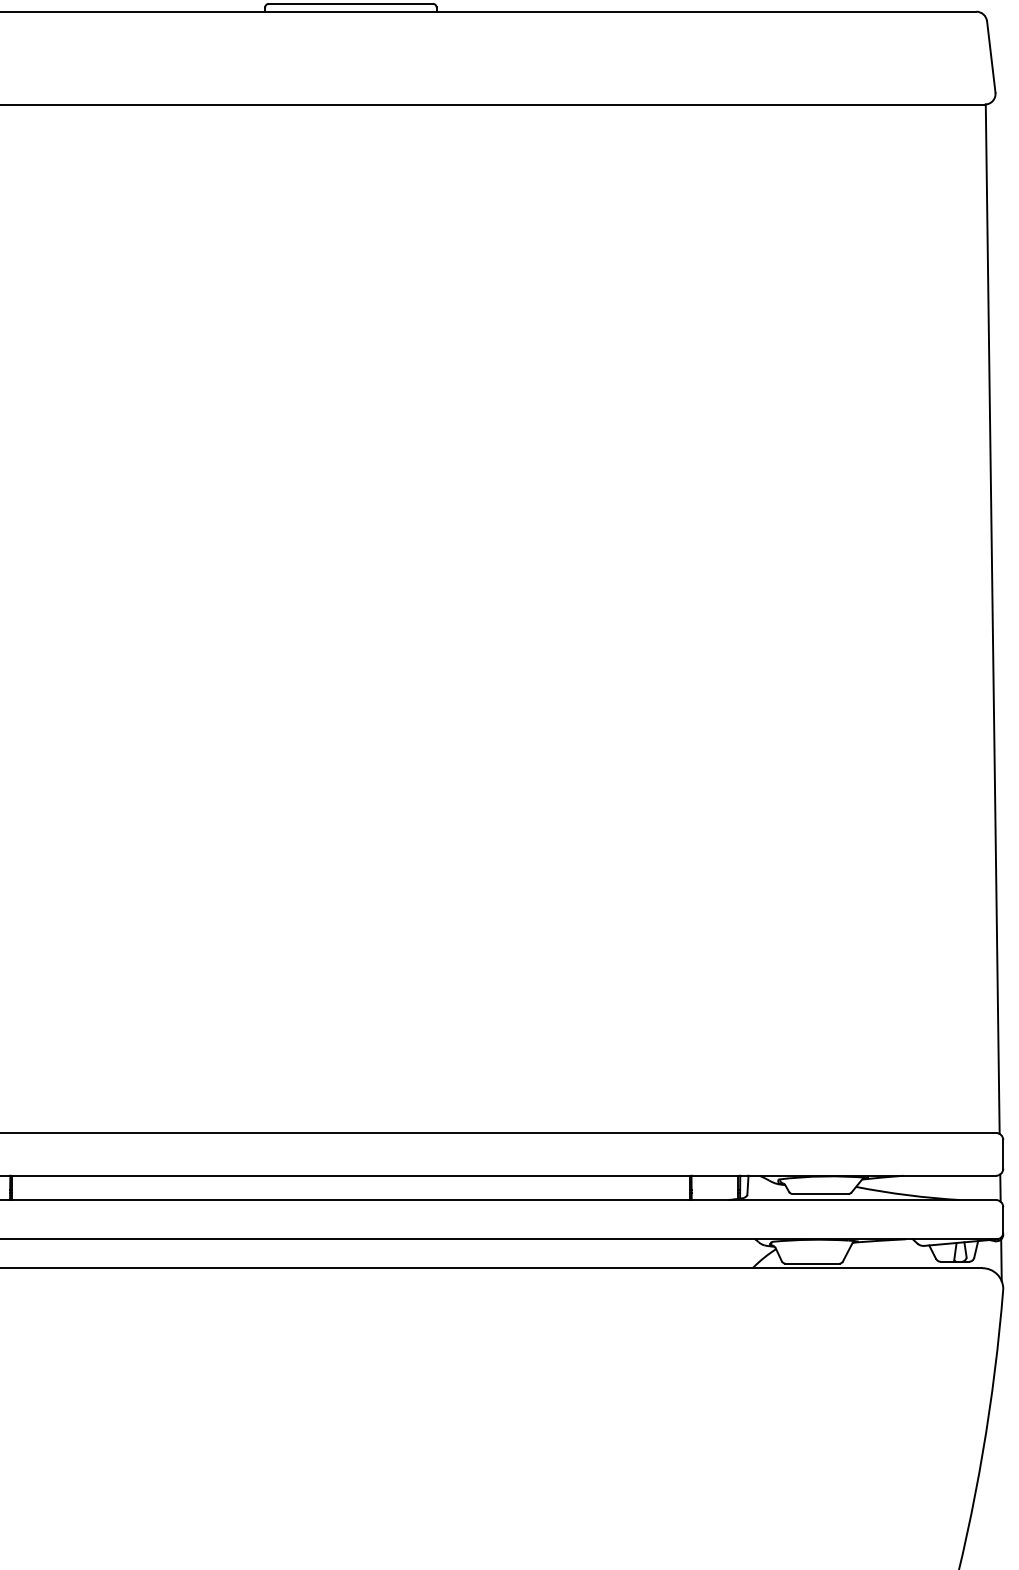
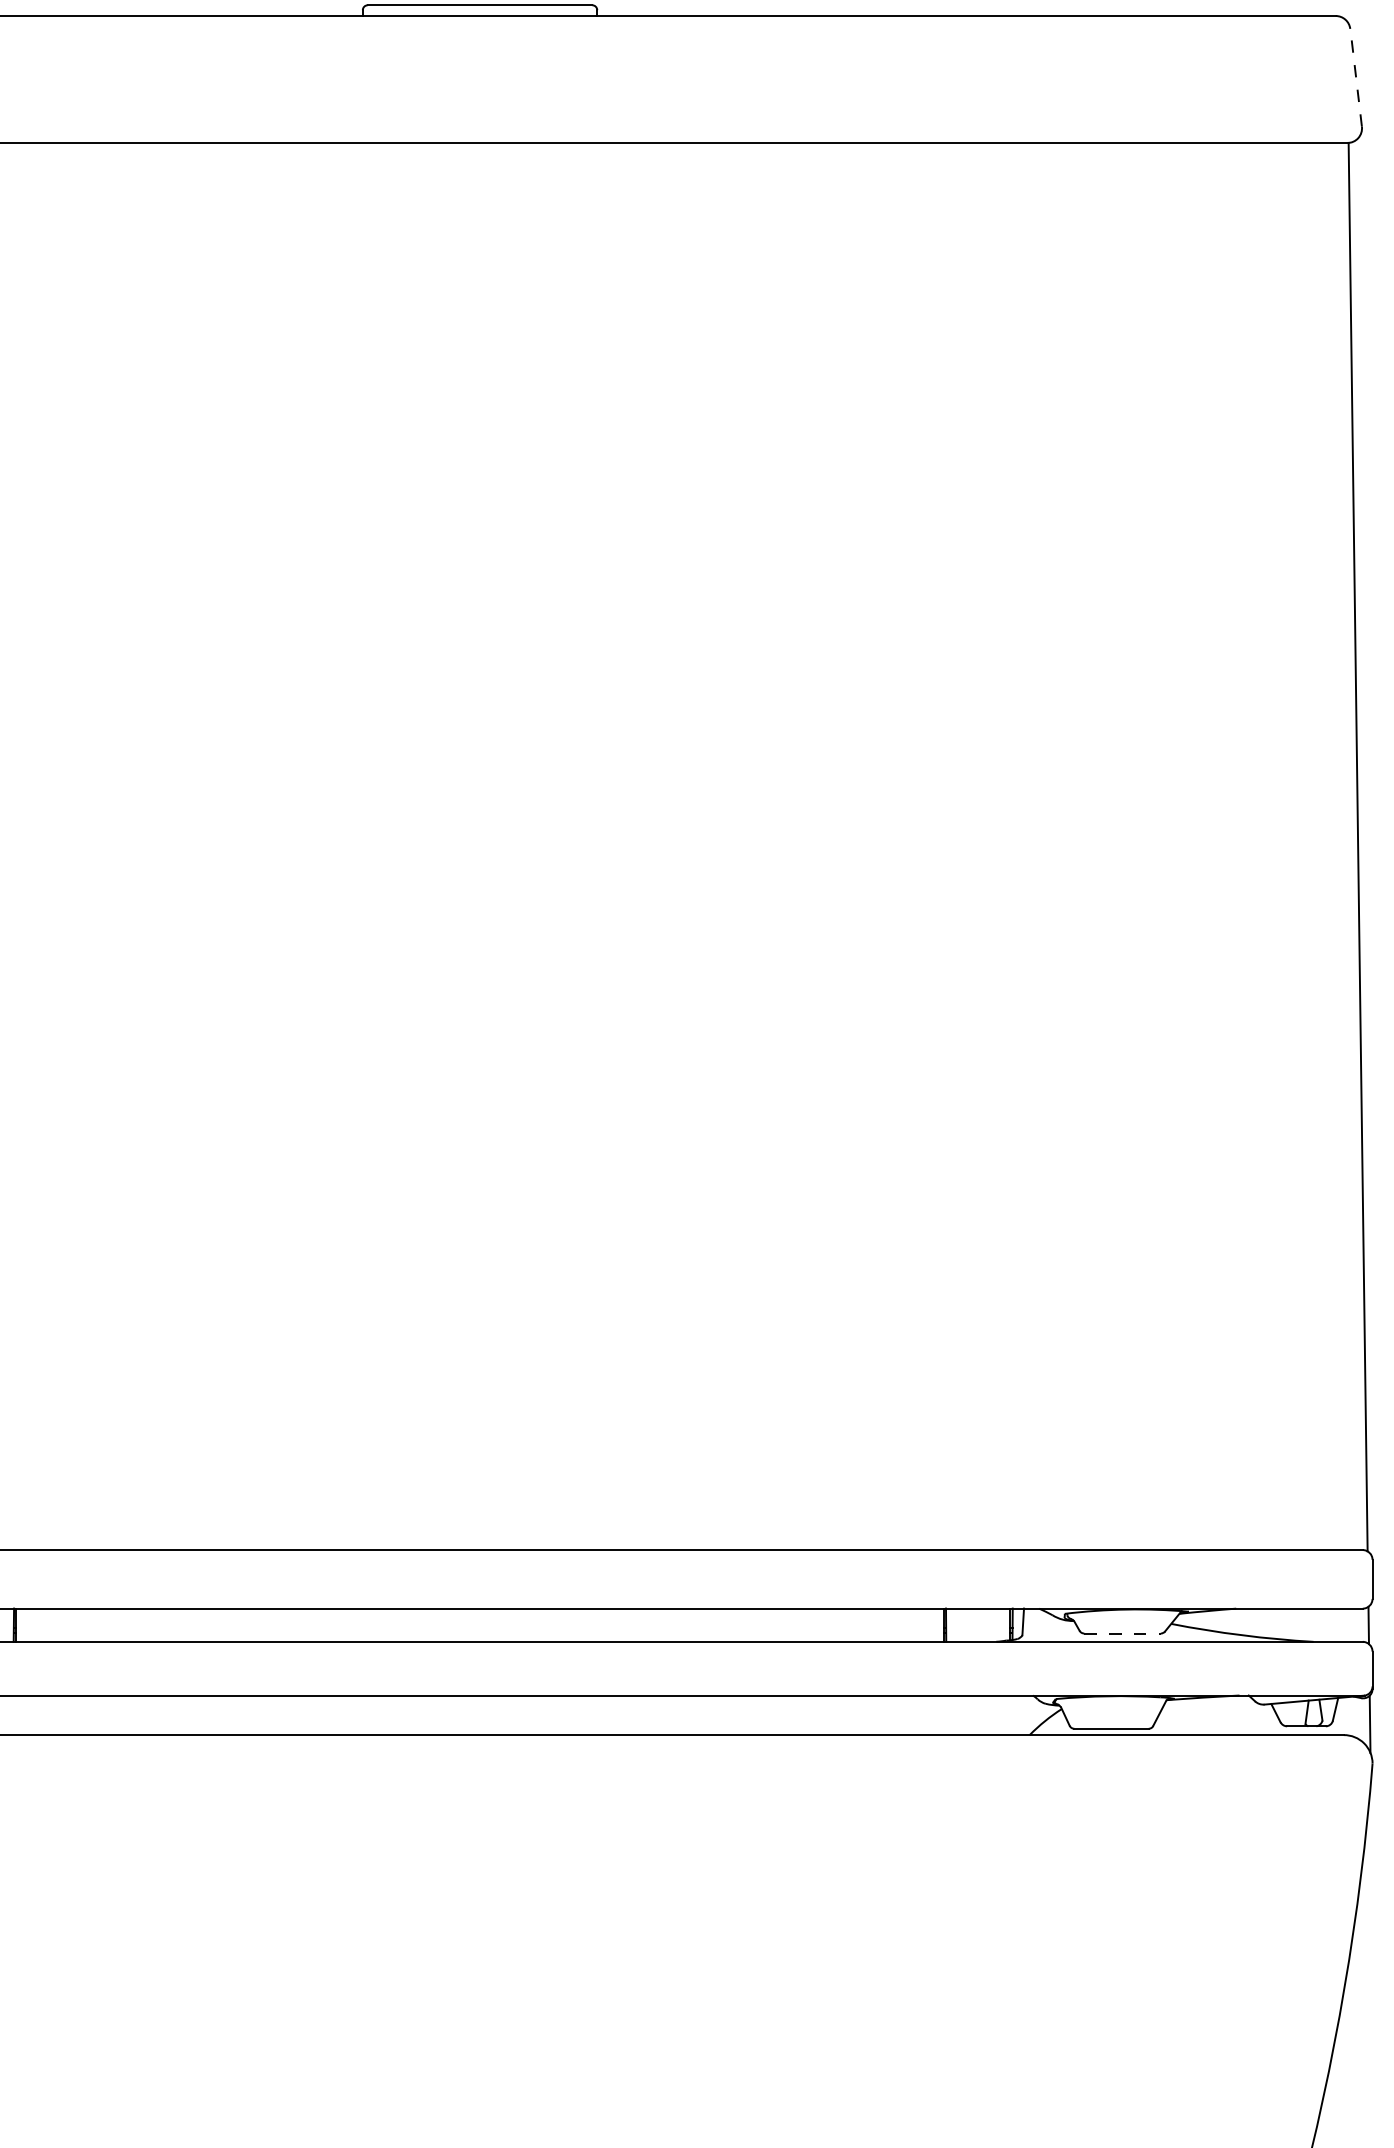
line: (991, 56) -> (1356, 77), solid -> dashed
line: (821, 1193) -> (1123, 1633), solid -> dashed

